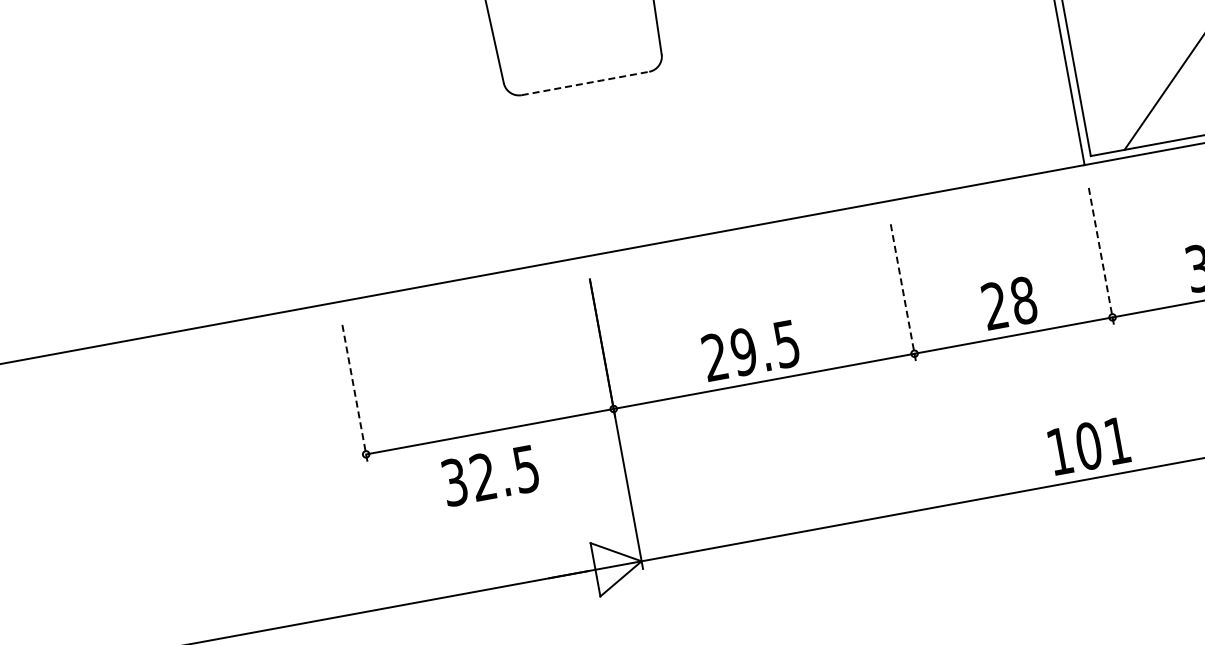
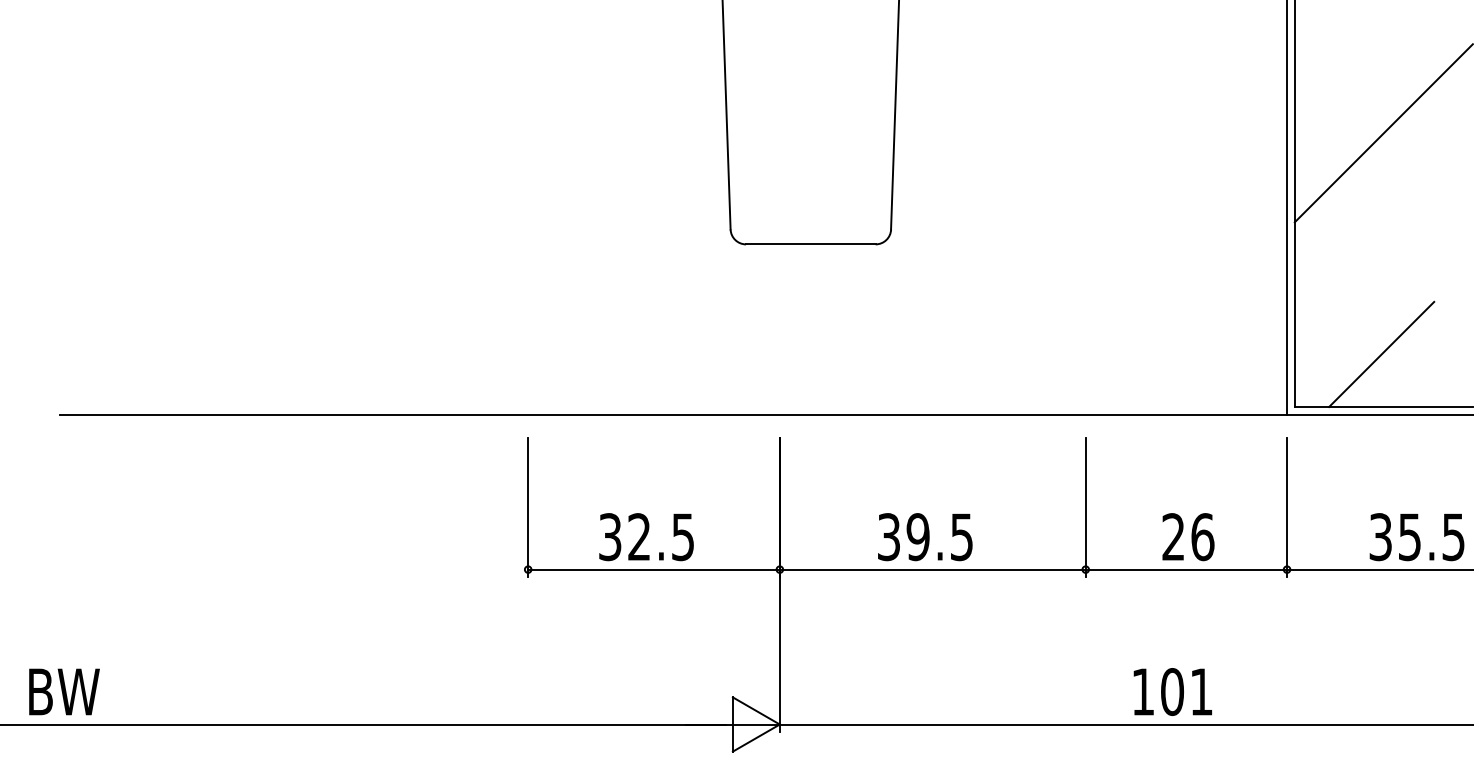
line: (585, 83) -> (810, 244), dashed -> solid
line: (1101, 256) -> (1287, 507), dashed -> solid
line: (903, 292) -> (1085, 507), dashed -> solid
text: (1023, 301) -> (1202, 537), 28 -> 26
text: (714, 357) -> (888, 537), 29.5 -> 39.5
line: (355, 393) -> (528, 507), dashed -> solid
text: (1088, 445) -> (1172, 691), moved
text: (490, 476) -> (646, 537), moved

